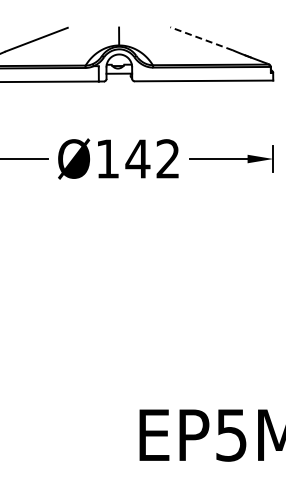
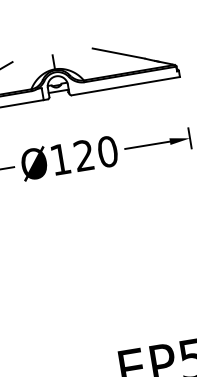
line: (201, 38) -> (118, 53), dashed -> solid
text: (152, 158) -> (95, 153), Ø142 -> Ø120

